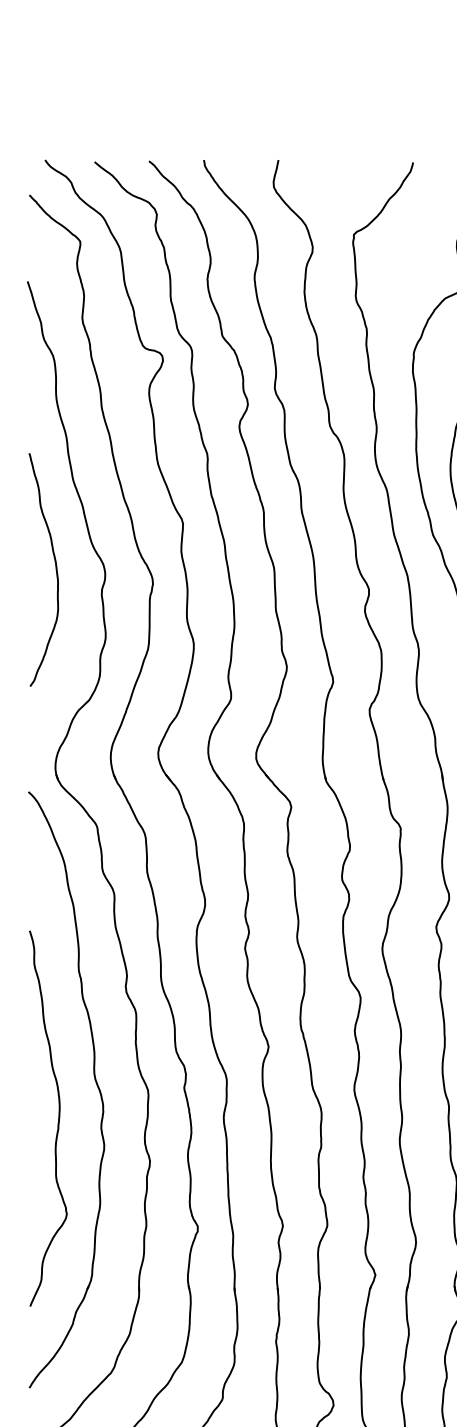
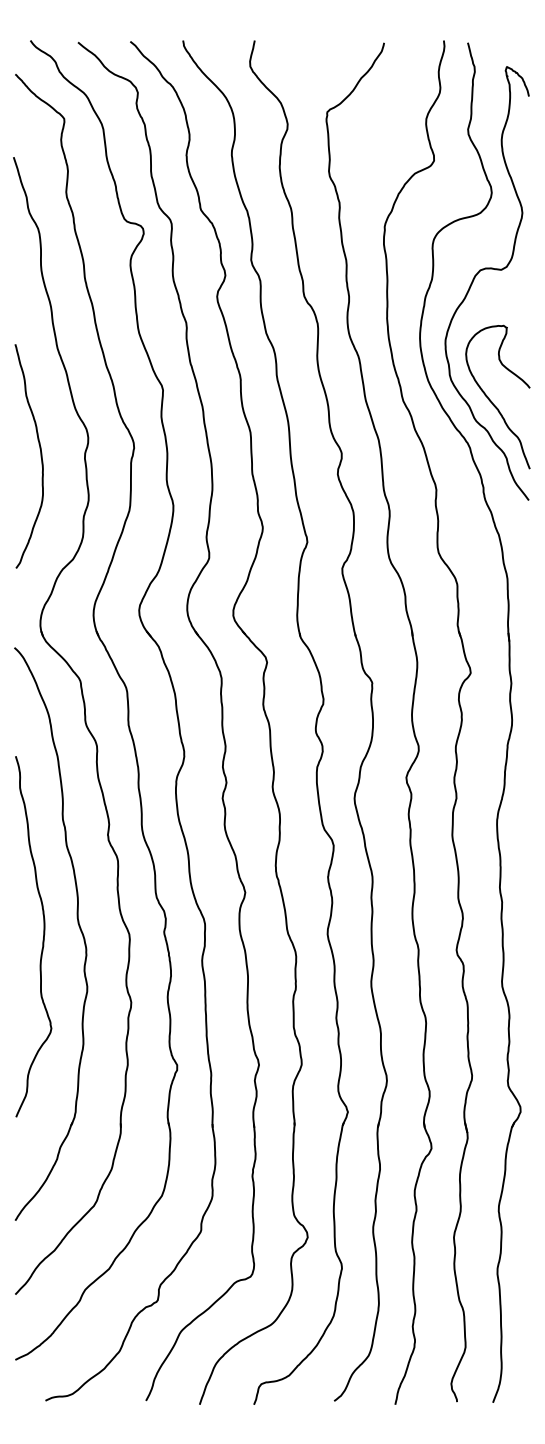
curve: (55, 570) -> (40, 456), moved
curve: (57, 1121) -> (42, 939), moved

